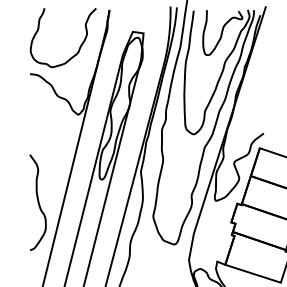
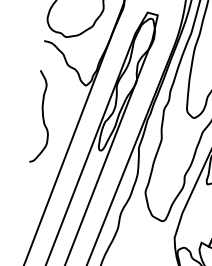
curve: (37, 202) -> (42, 116), moved

